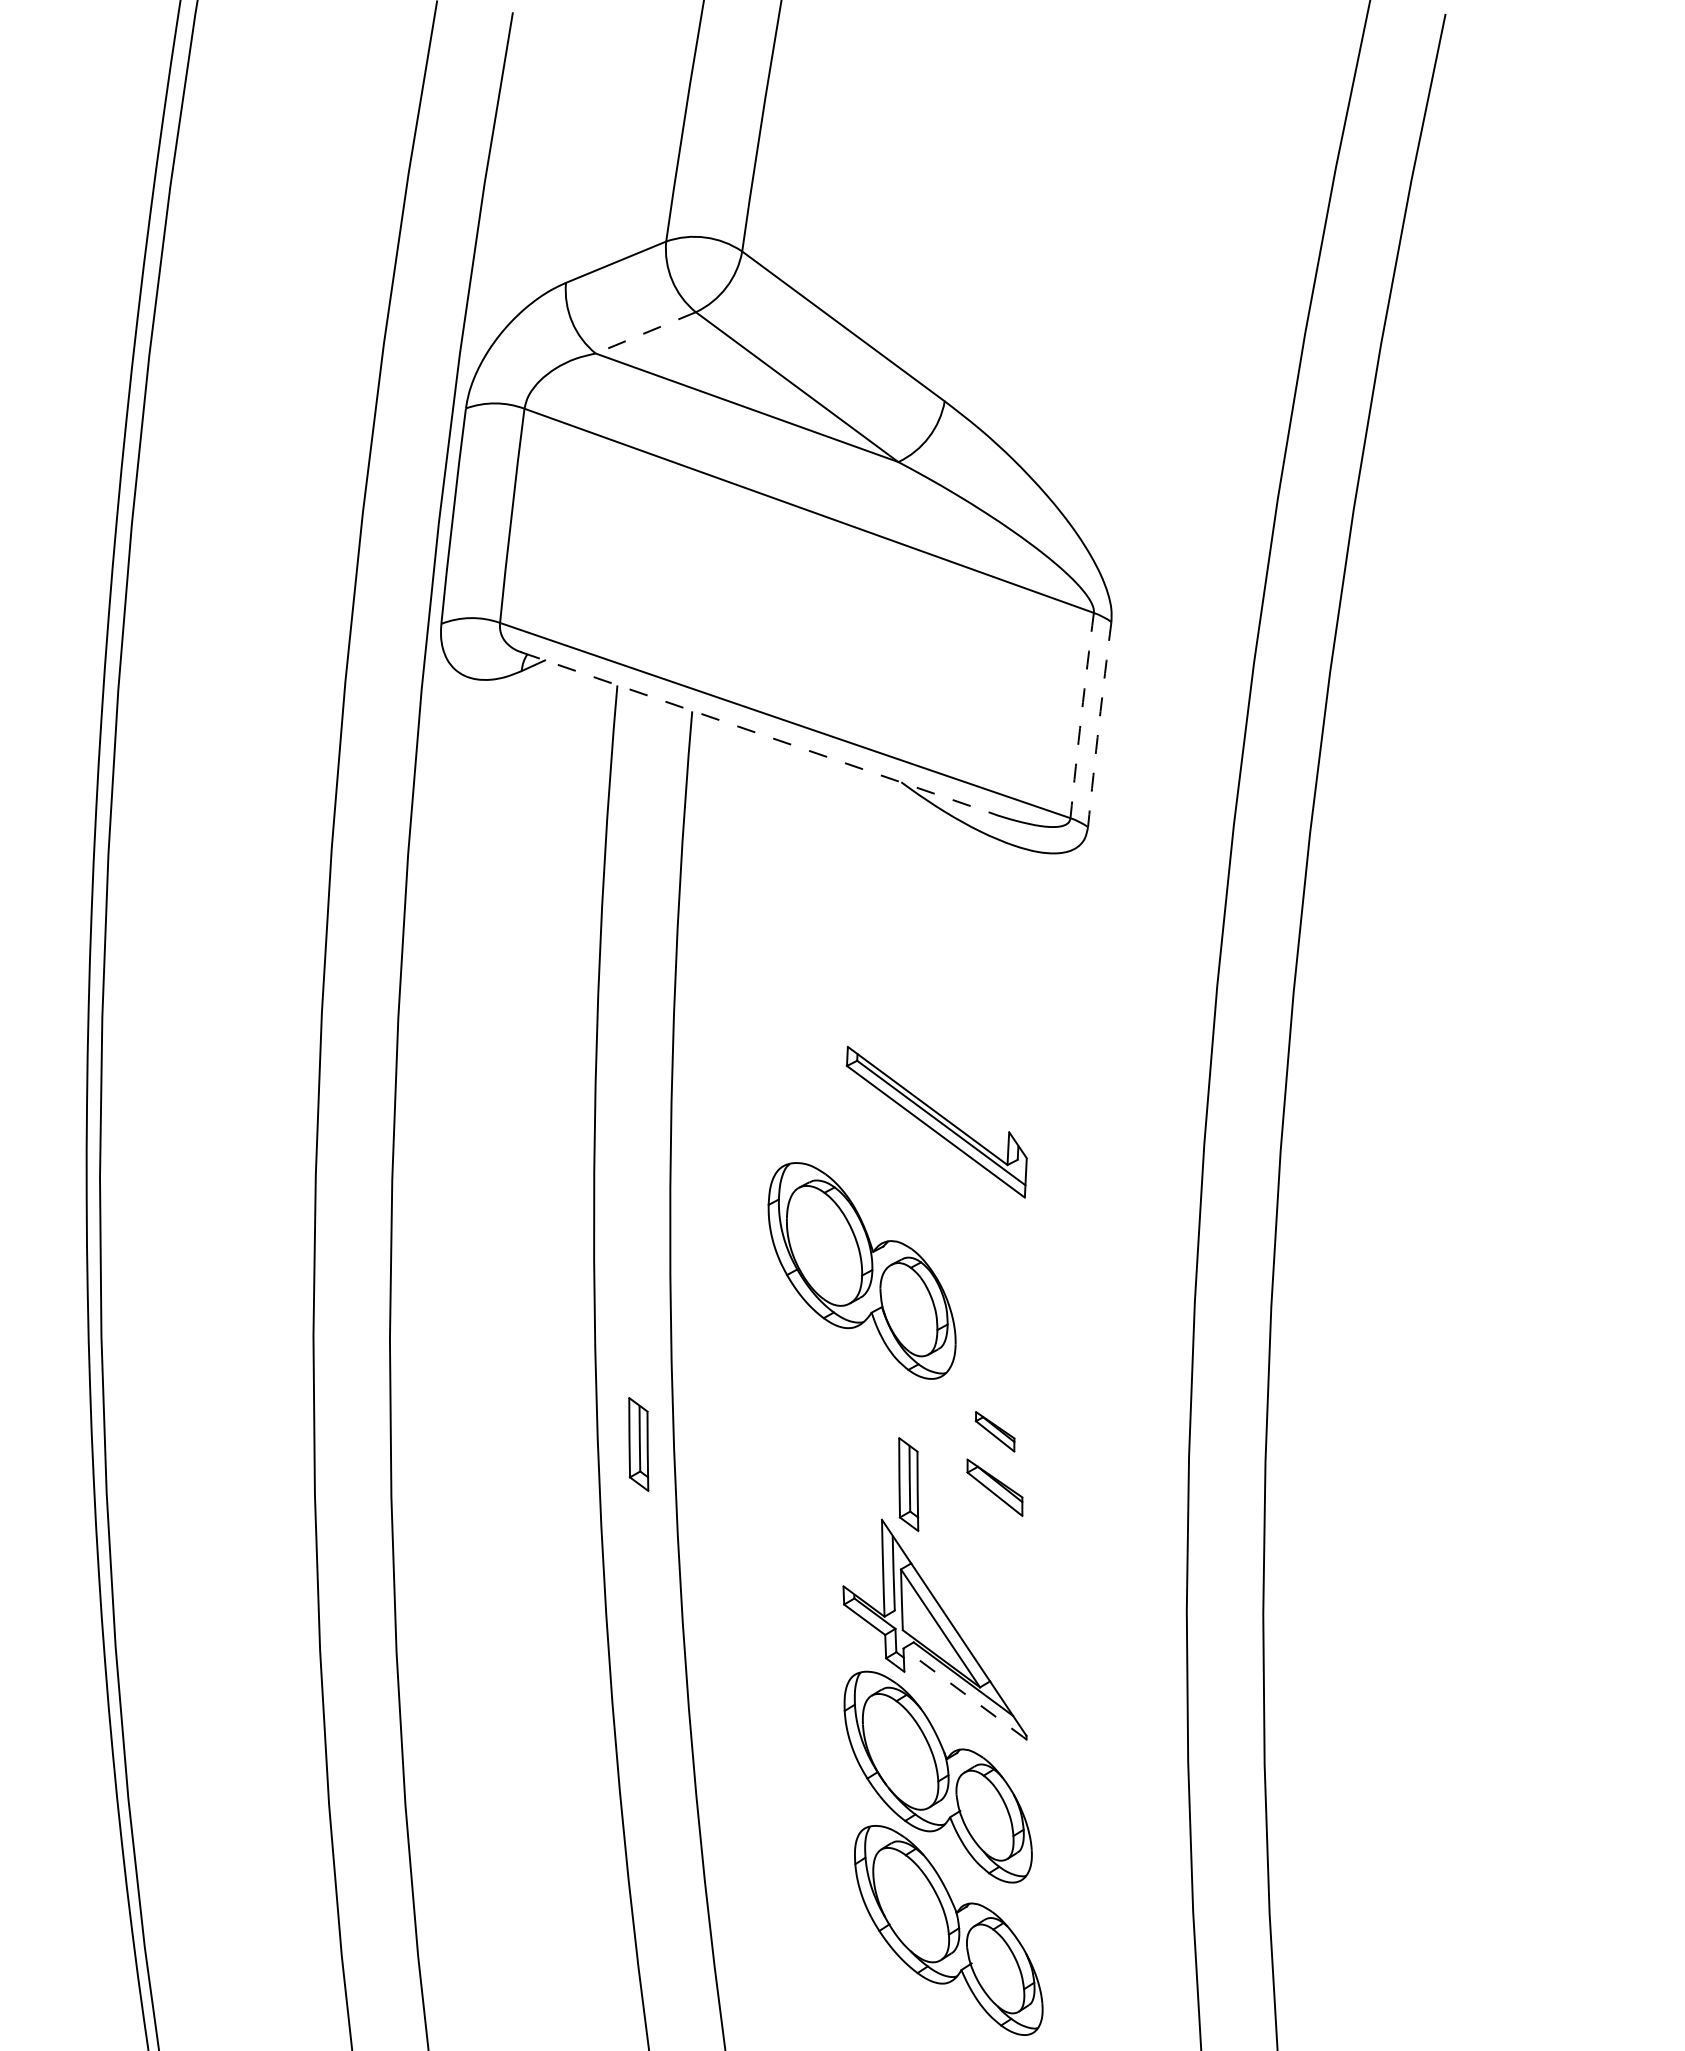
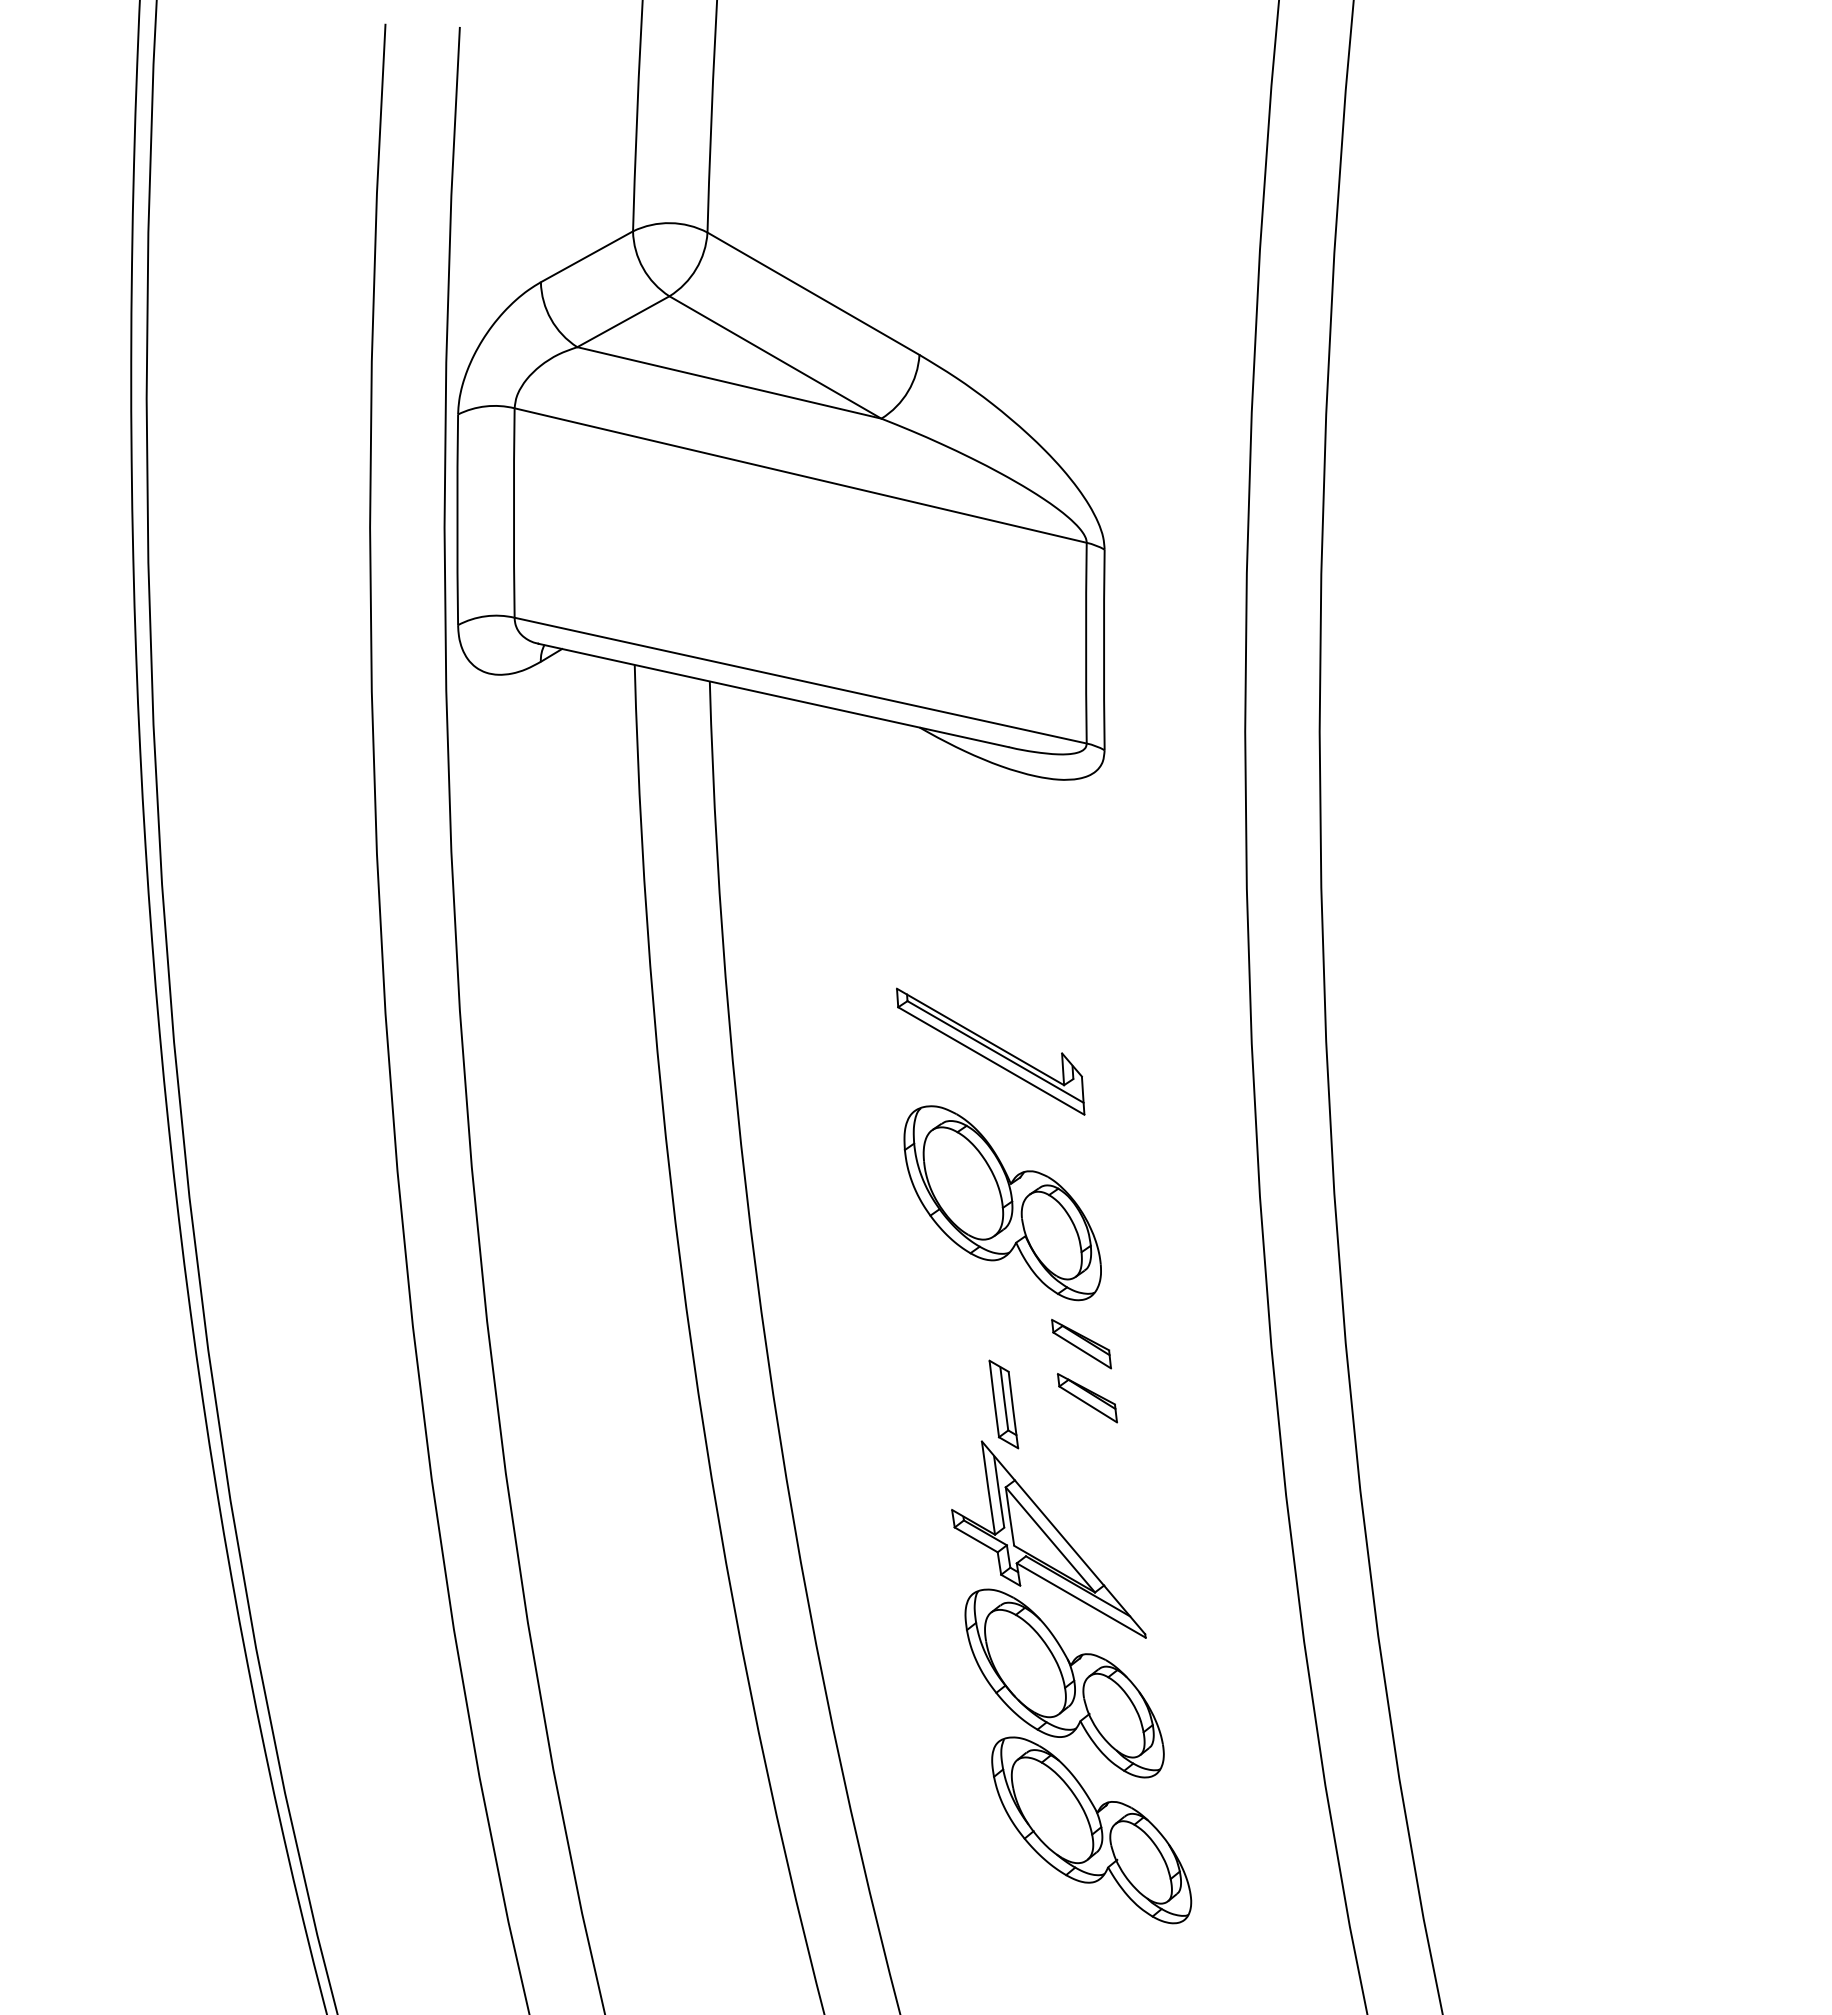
line: (645, 332) -> (623, 321), dashed -> solid
arc: (1081, 715) -> (1086, 643), dashed -> solid
arc: (1098, 724) -> (1103, 649), dashed -> solid
line: (756, 732) -> (774, 695), dashed -> solid
part: (862, 1271) -> (1002, 1203), moved
part: (995, 1431) -> (1081, 1343), size x1.43
part: (638, 1444) -> (738, 1395), removed
line: (964, 1693) -> (1080, 1600), dashed -> solid

